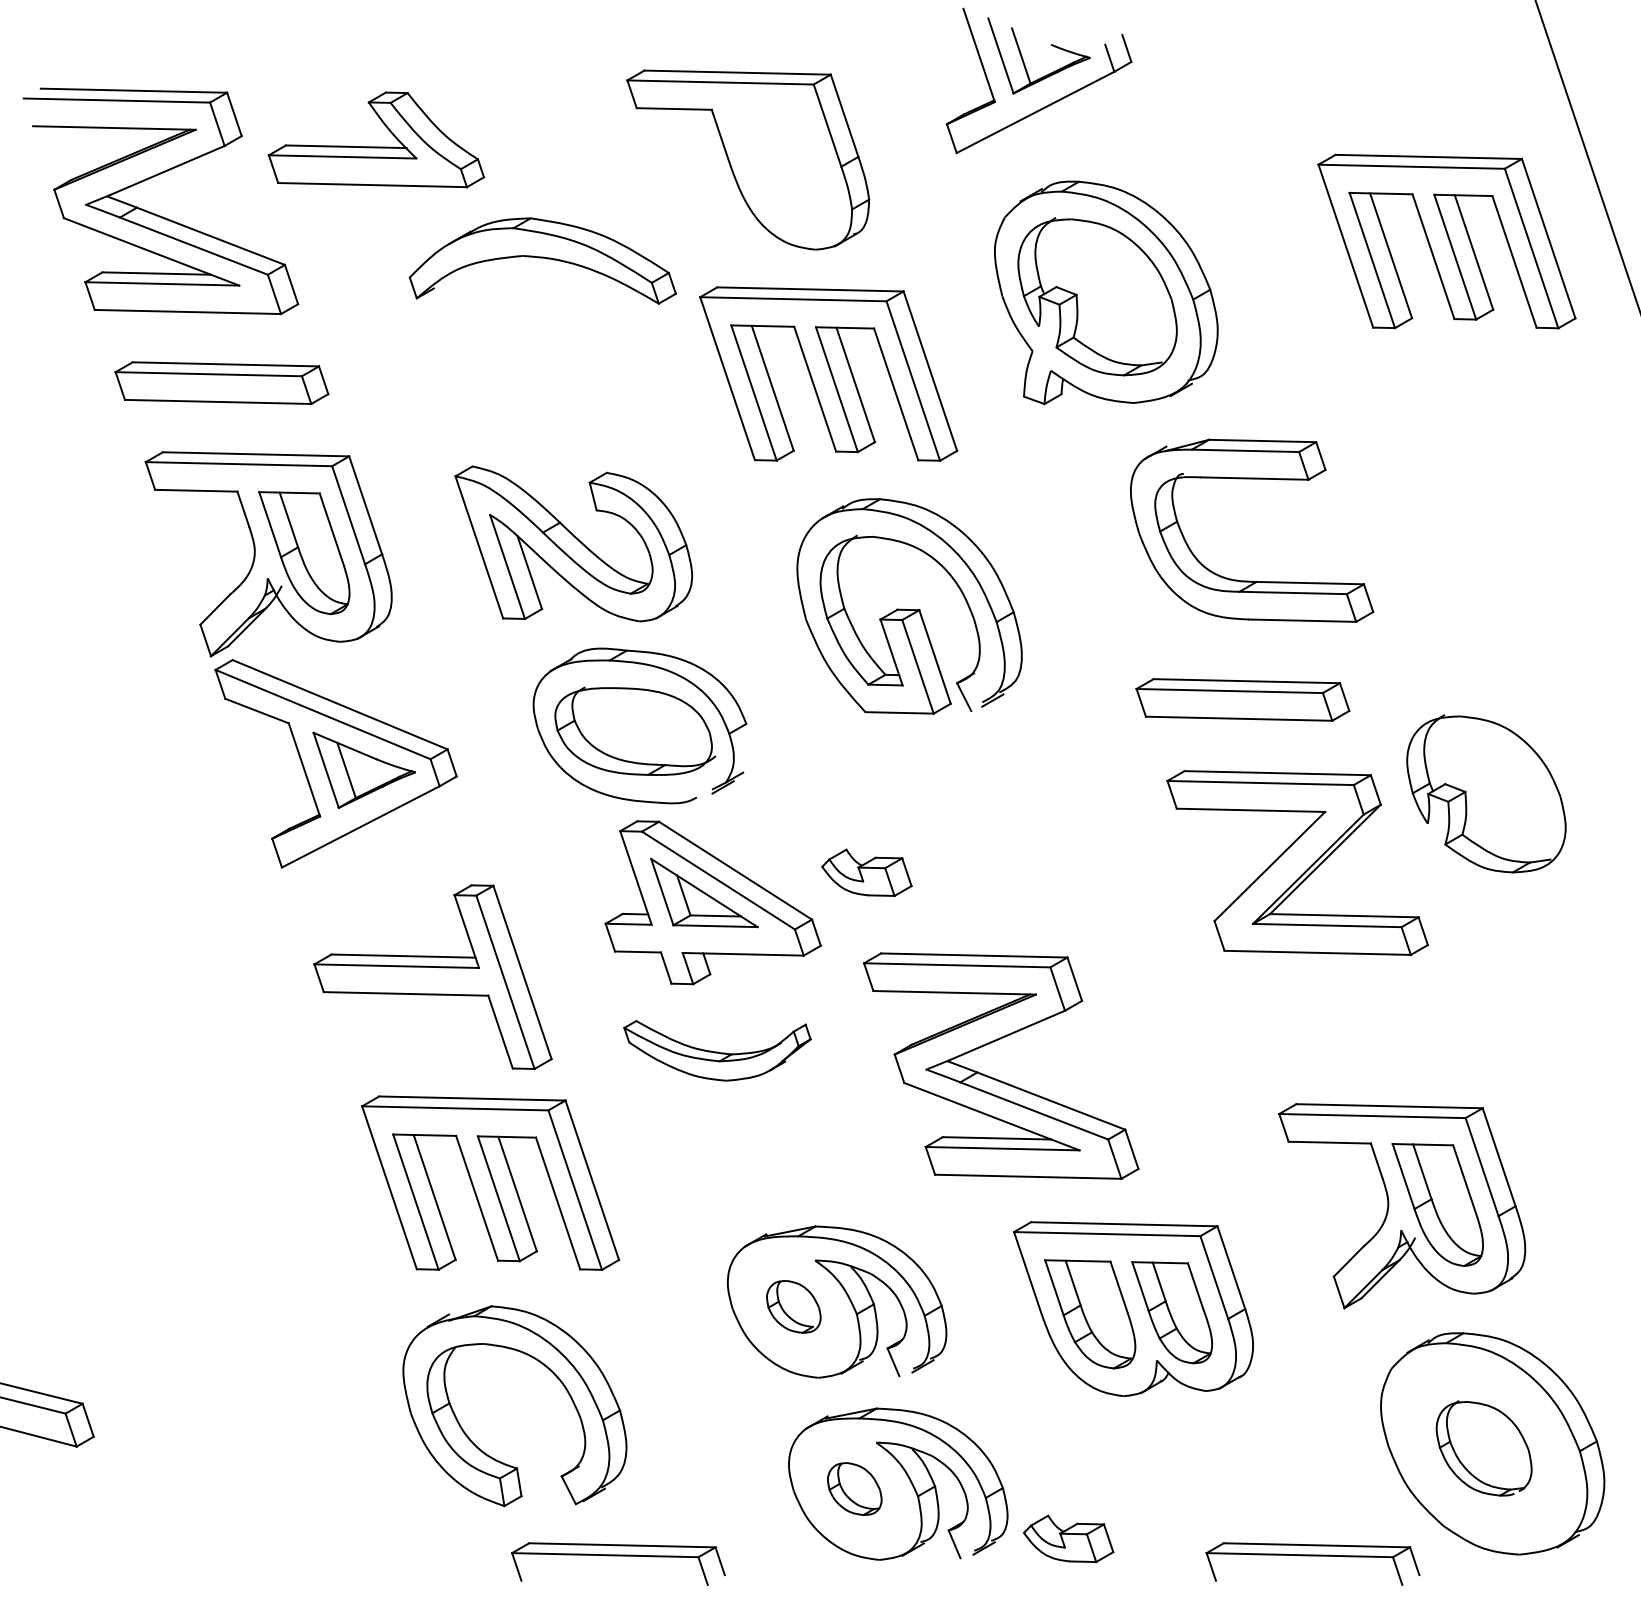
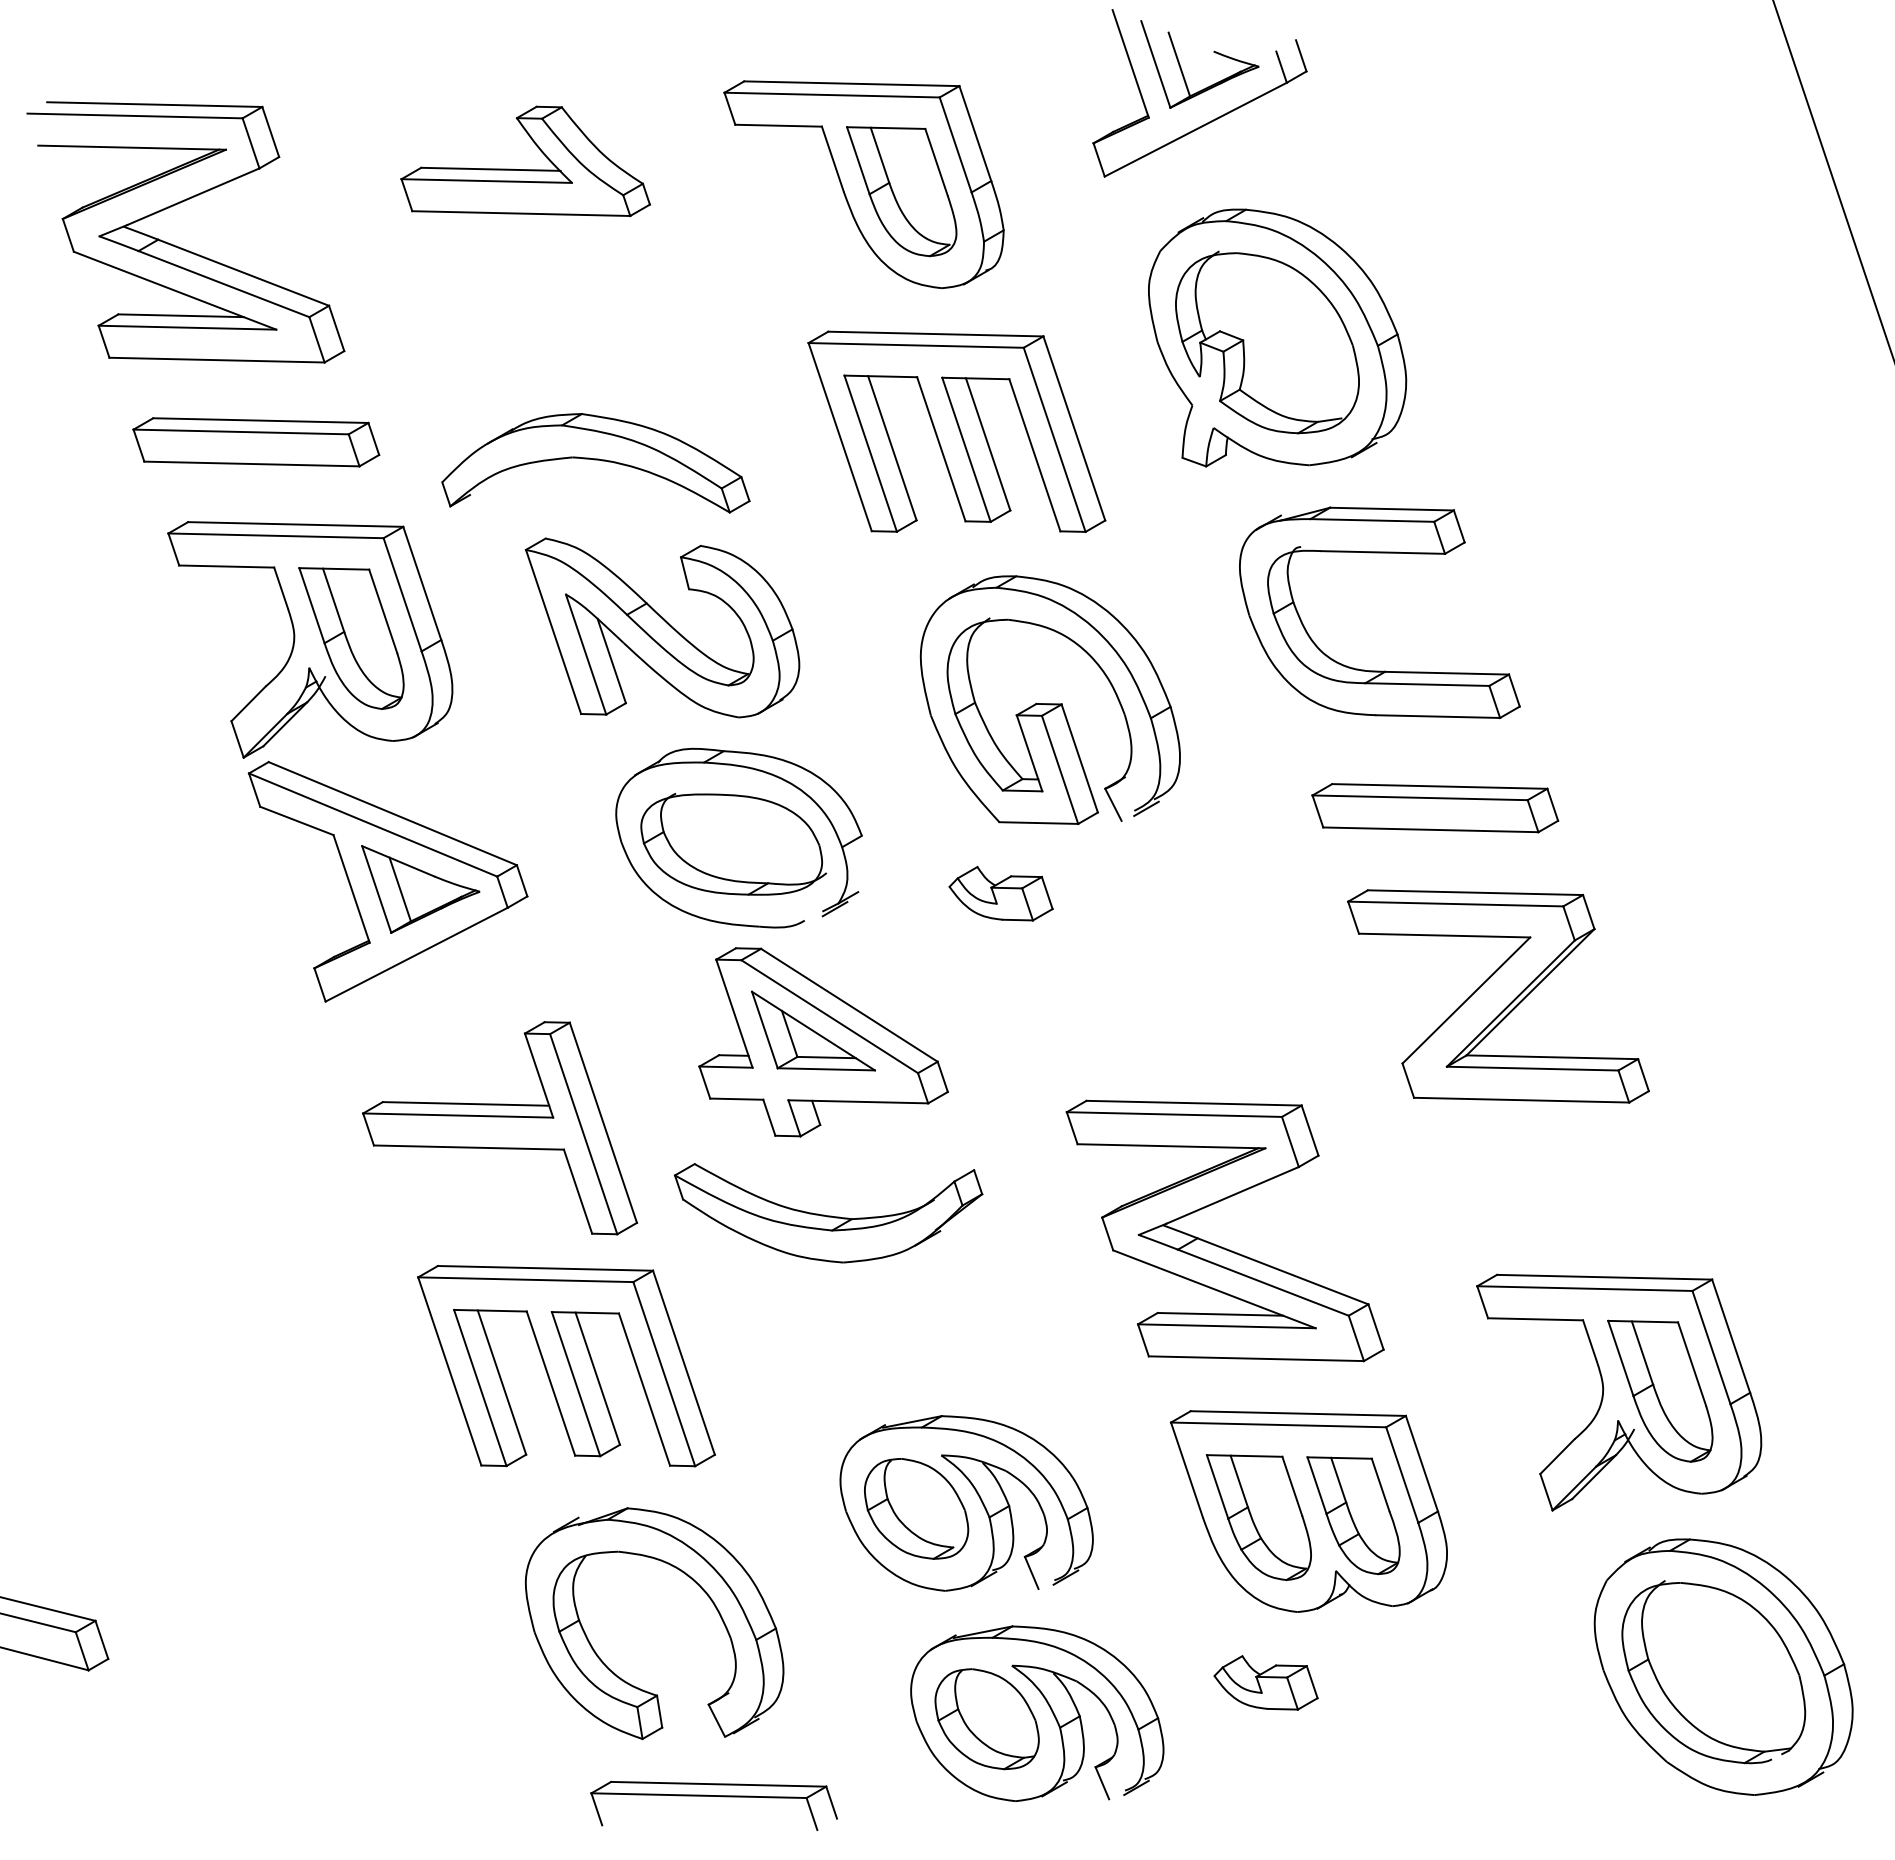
part: (376, 146) -> (525, 169), moved
part: (780, 165) -> (901, 191), added
part: (1446, 241) -> (1670, 278), removed
part: (542, 261) -> (595, 463), moved
part: (1251, 580) -> (1379, 670), moved
part: (1486, 793) -> (1716, 916), removed
part: (866, 872) -> (1000, 893), moved
part: (717, 1051) -> (828, 1213), size x1.43
part: (996, 1078) -> (1219, 1245), moved
part: (793, 1306) -> (916, 1508), size x1.67
part: (544, 1366) -> (688, 1577), moved
part: (1483, 1448) -> (1713, 1672), size x1.67
part: (854, 1489) -> (986, 1719), size x1.67
part: (1068, 1538) -> (1265, 1682), moved
part: (1312, 1555) -> (1515, 1796), removed

